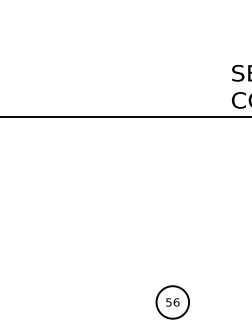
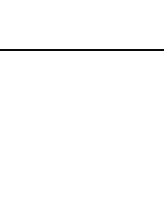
part: (172, 302) -> (128, 190), removed

